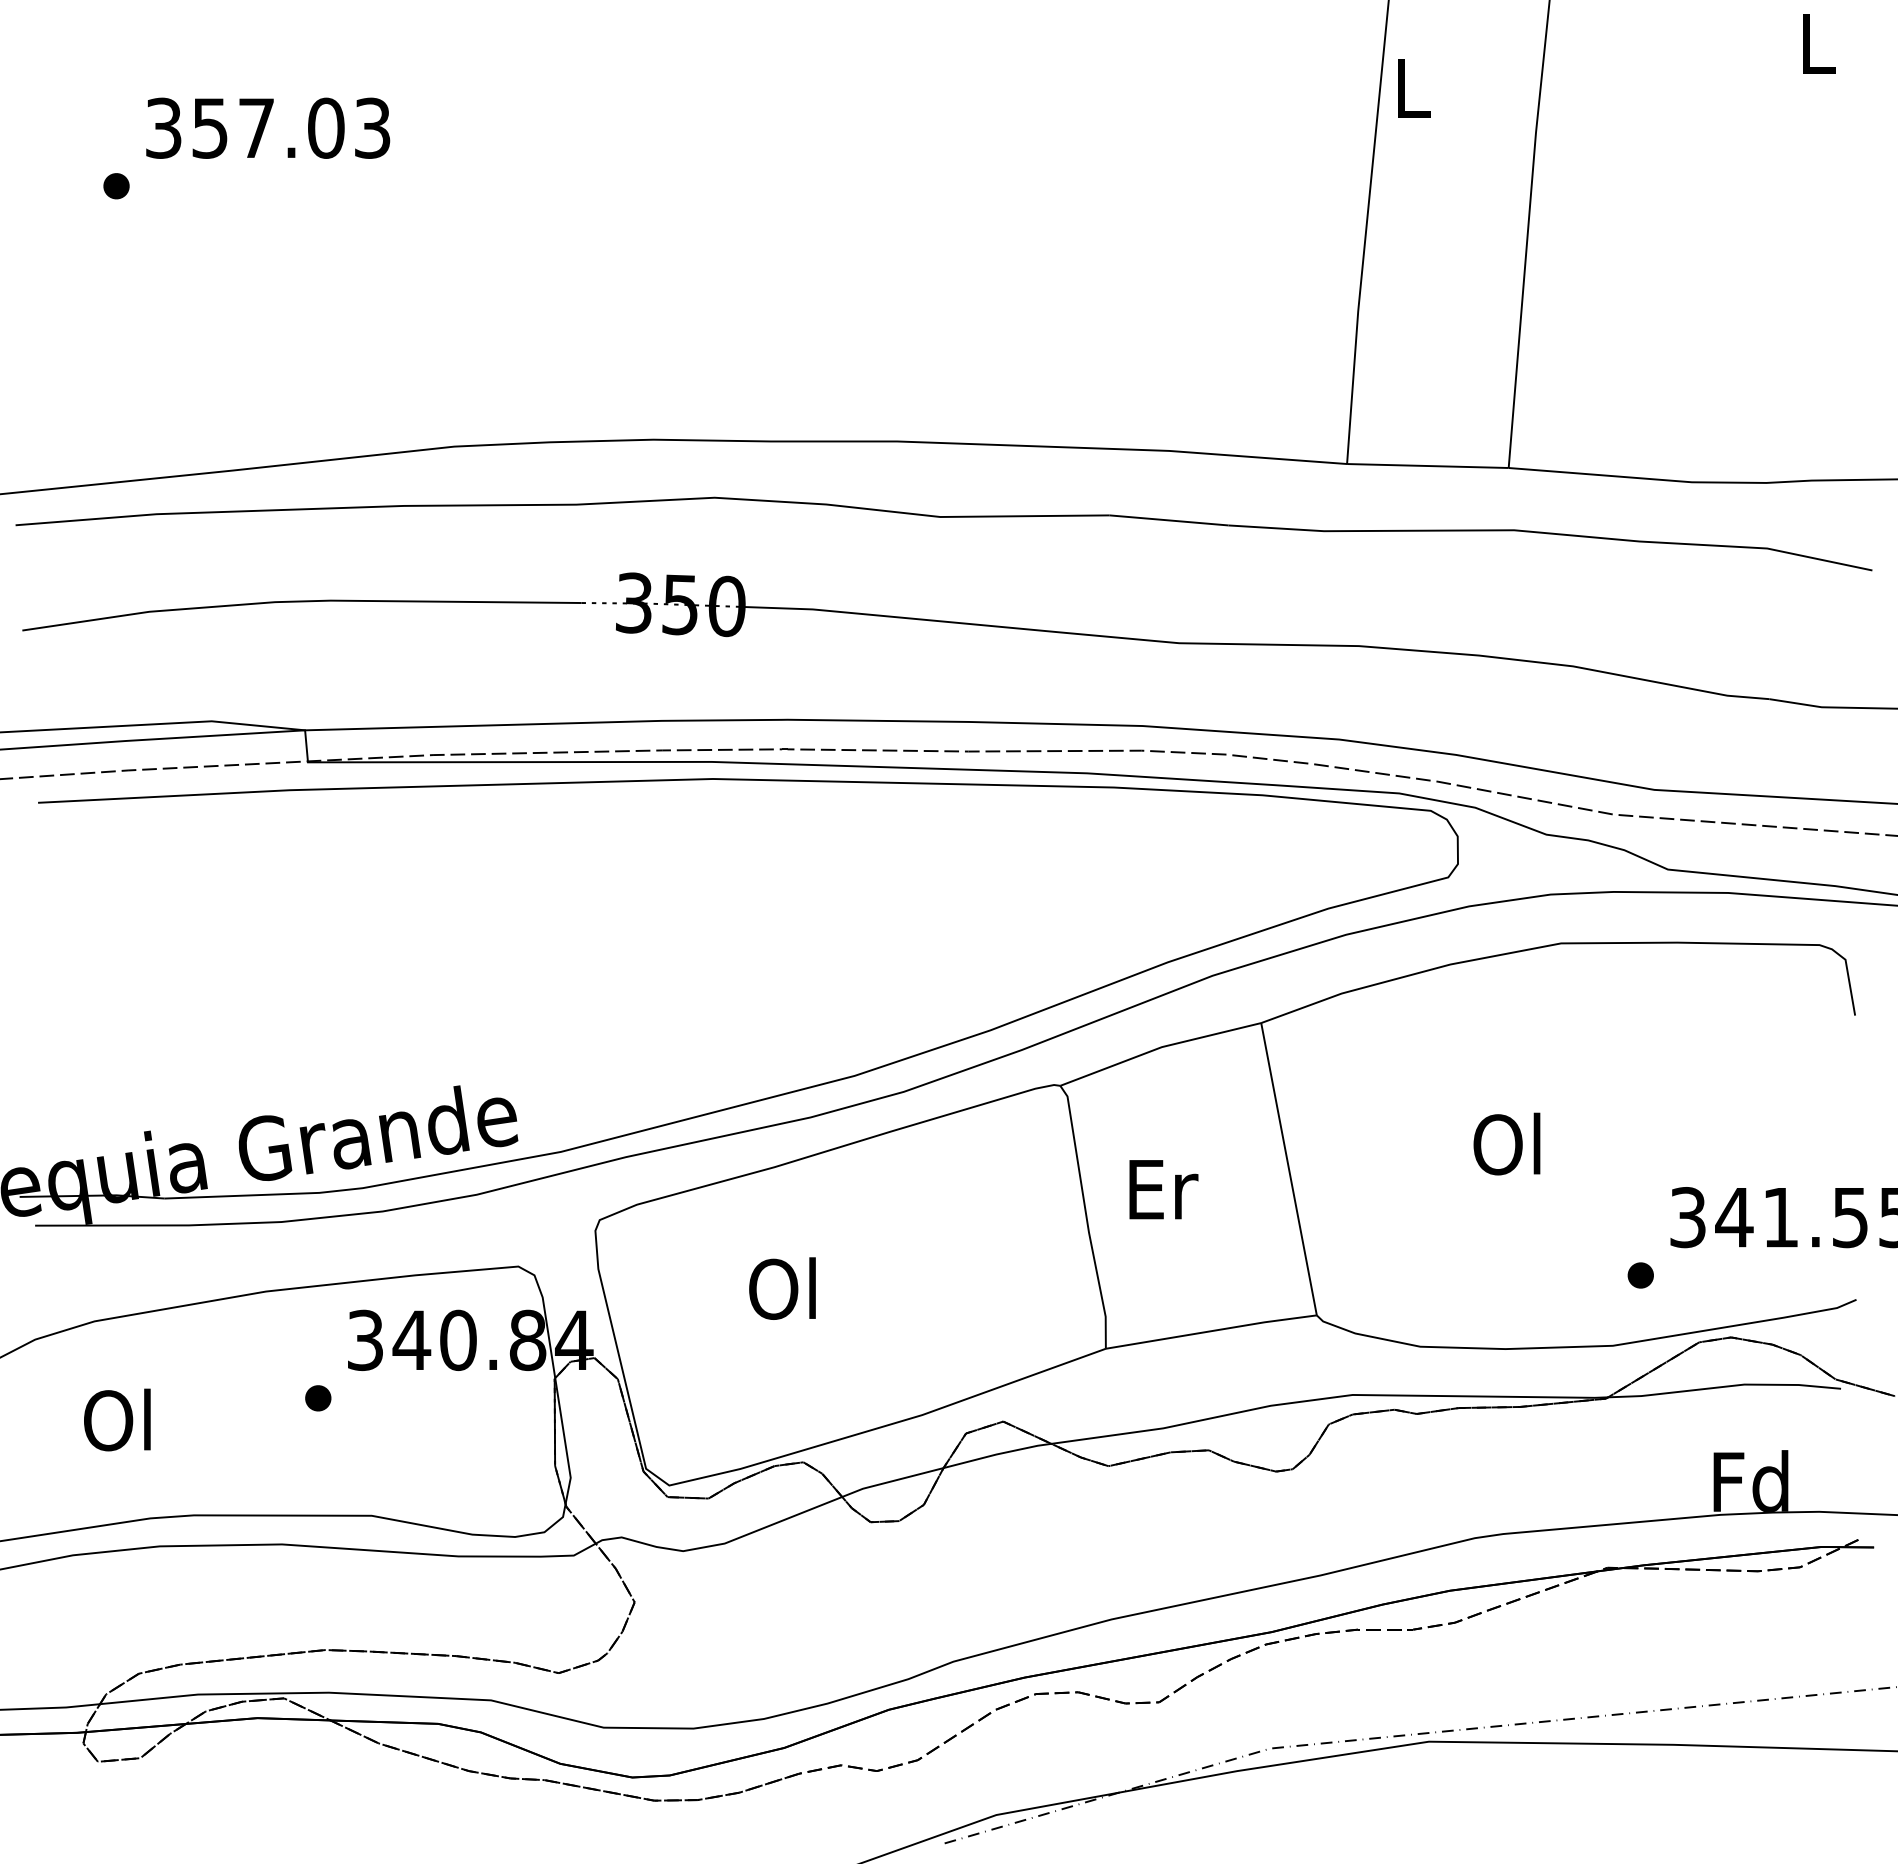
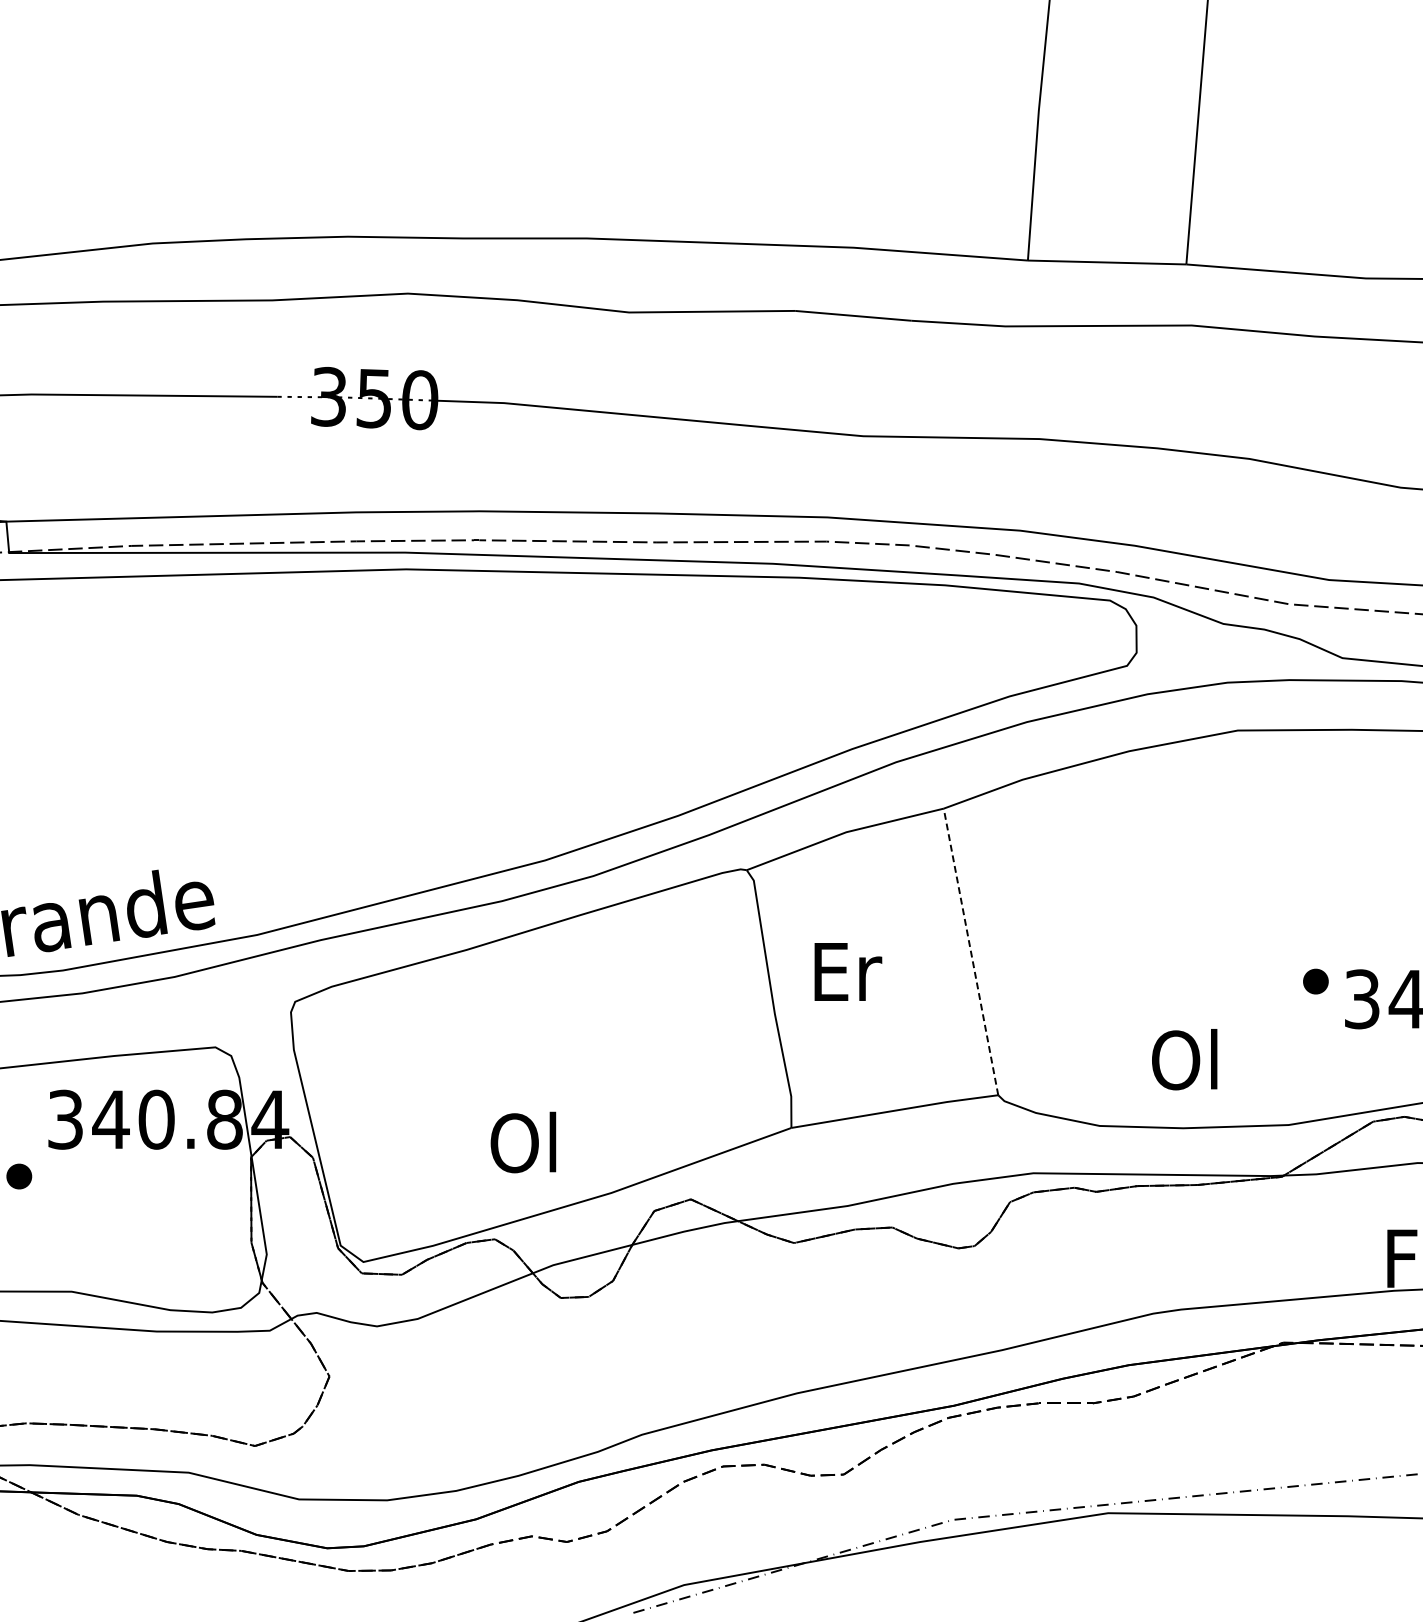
text: (1506, 1143) -> (1184, 1059), moved
line: (1289, 1169) -> (971, 952), solid -> dashed
part: (1640, 1275) -> (1315, 981), moved
text: (782, 1288) -> (523, 1142), moved

